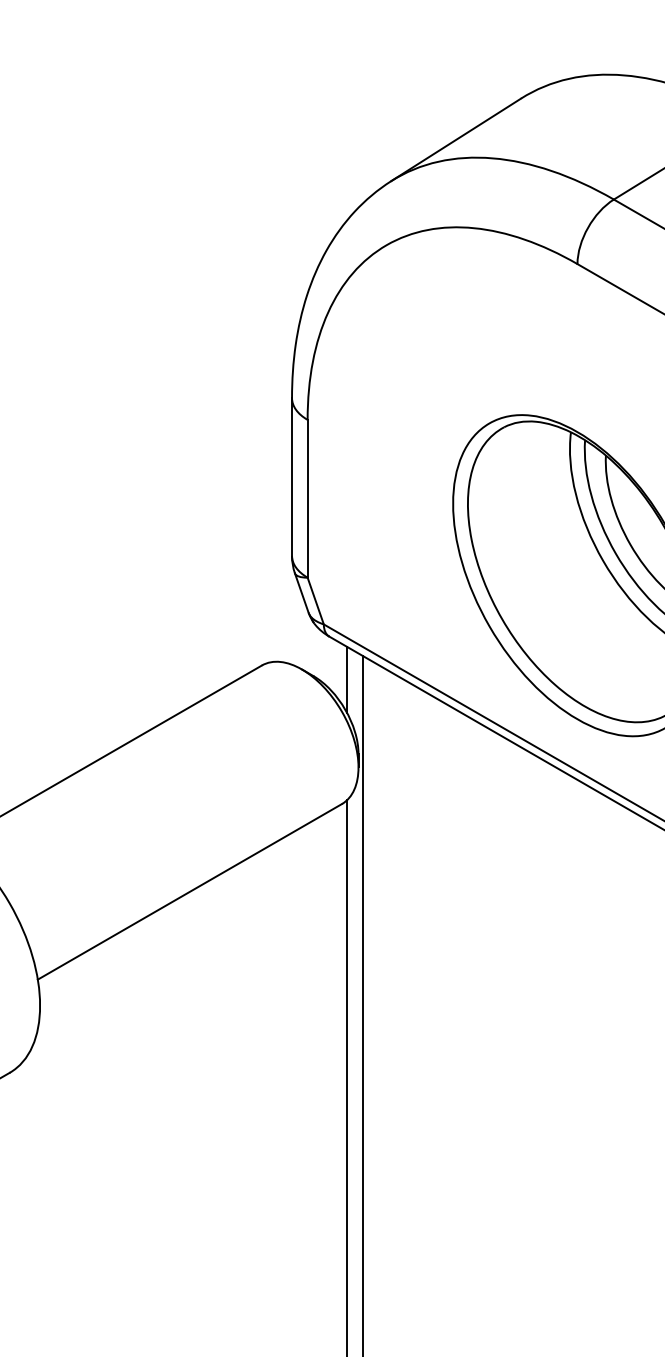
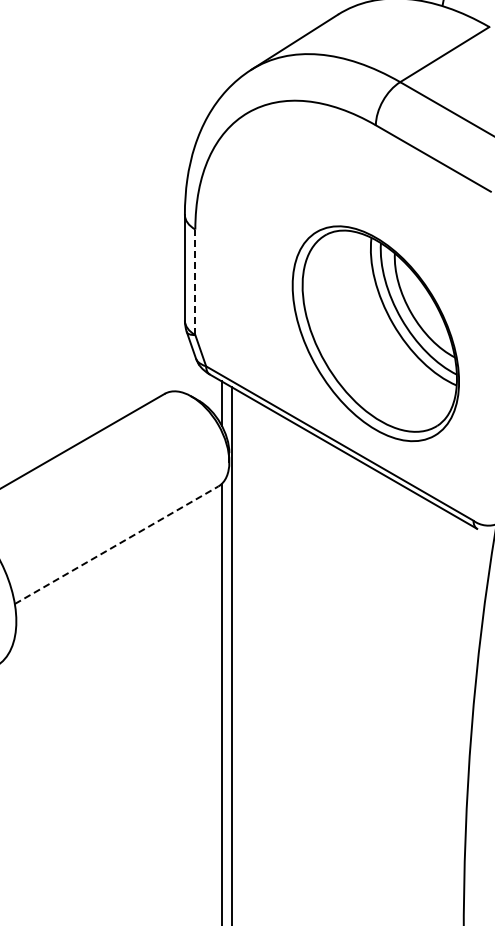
line: (307, 499) -> (195, 282), solid -> dashed
line: (191, 892) -> (117, 545), solid -> dashed

